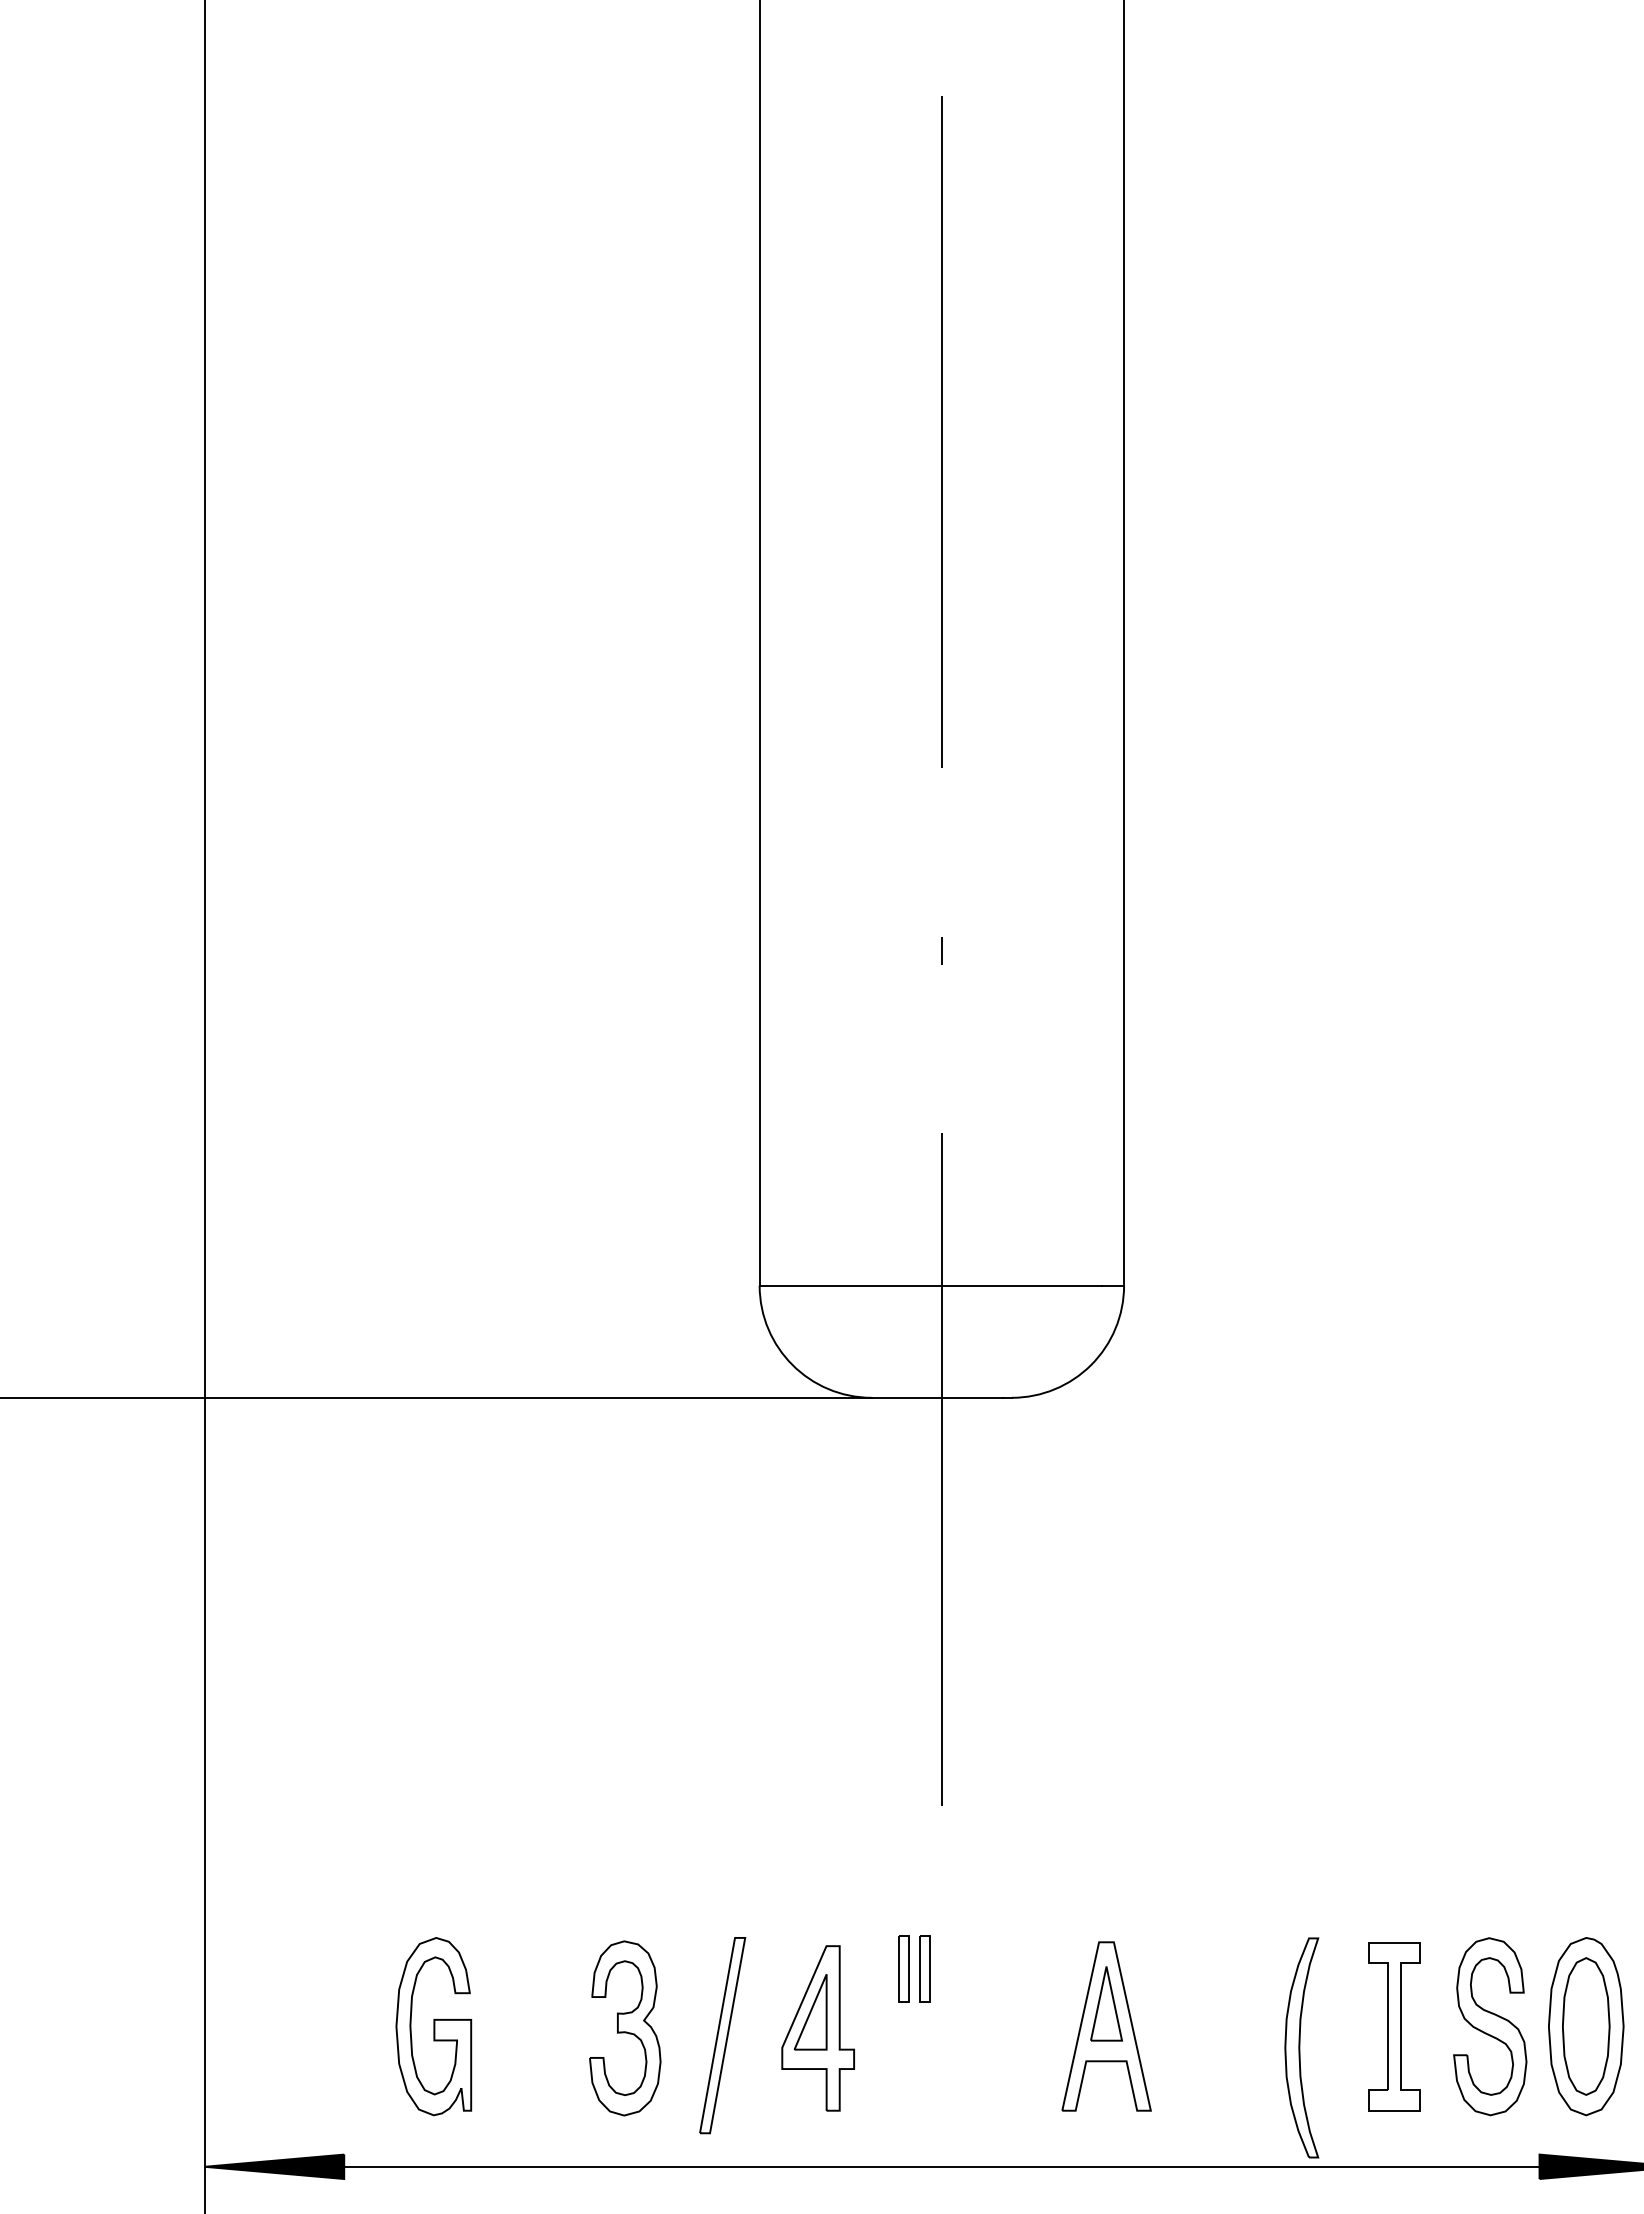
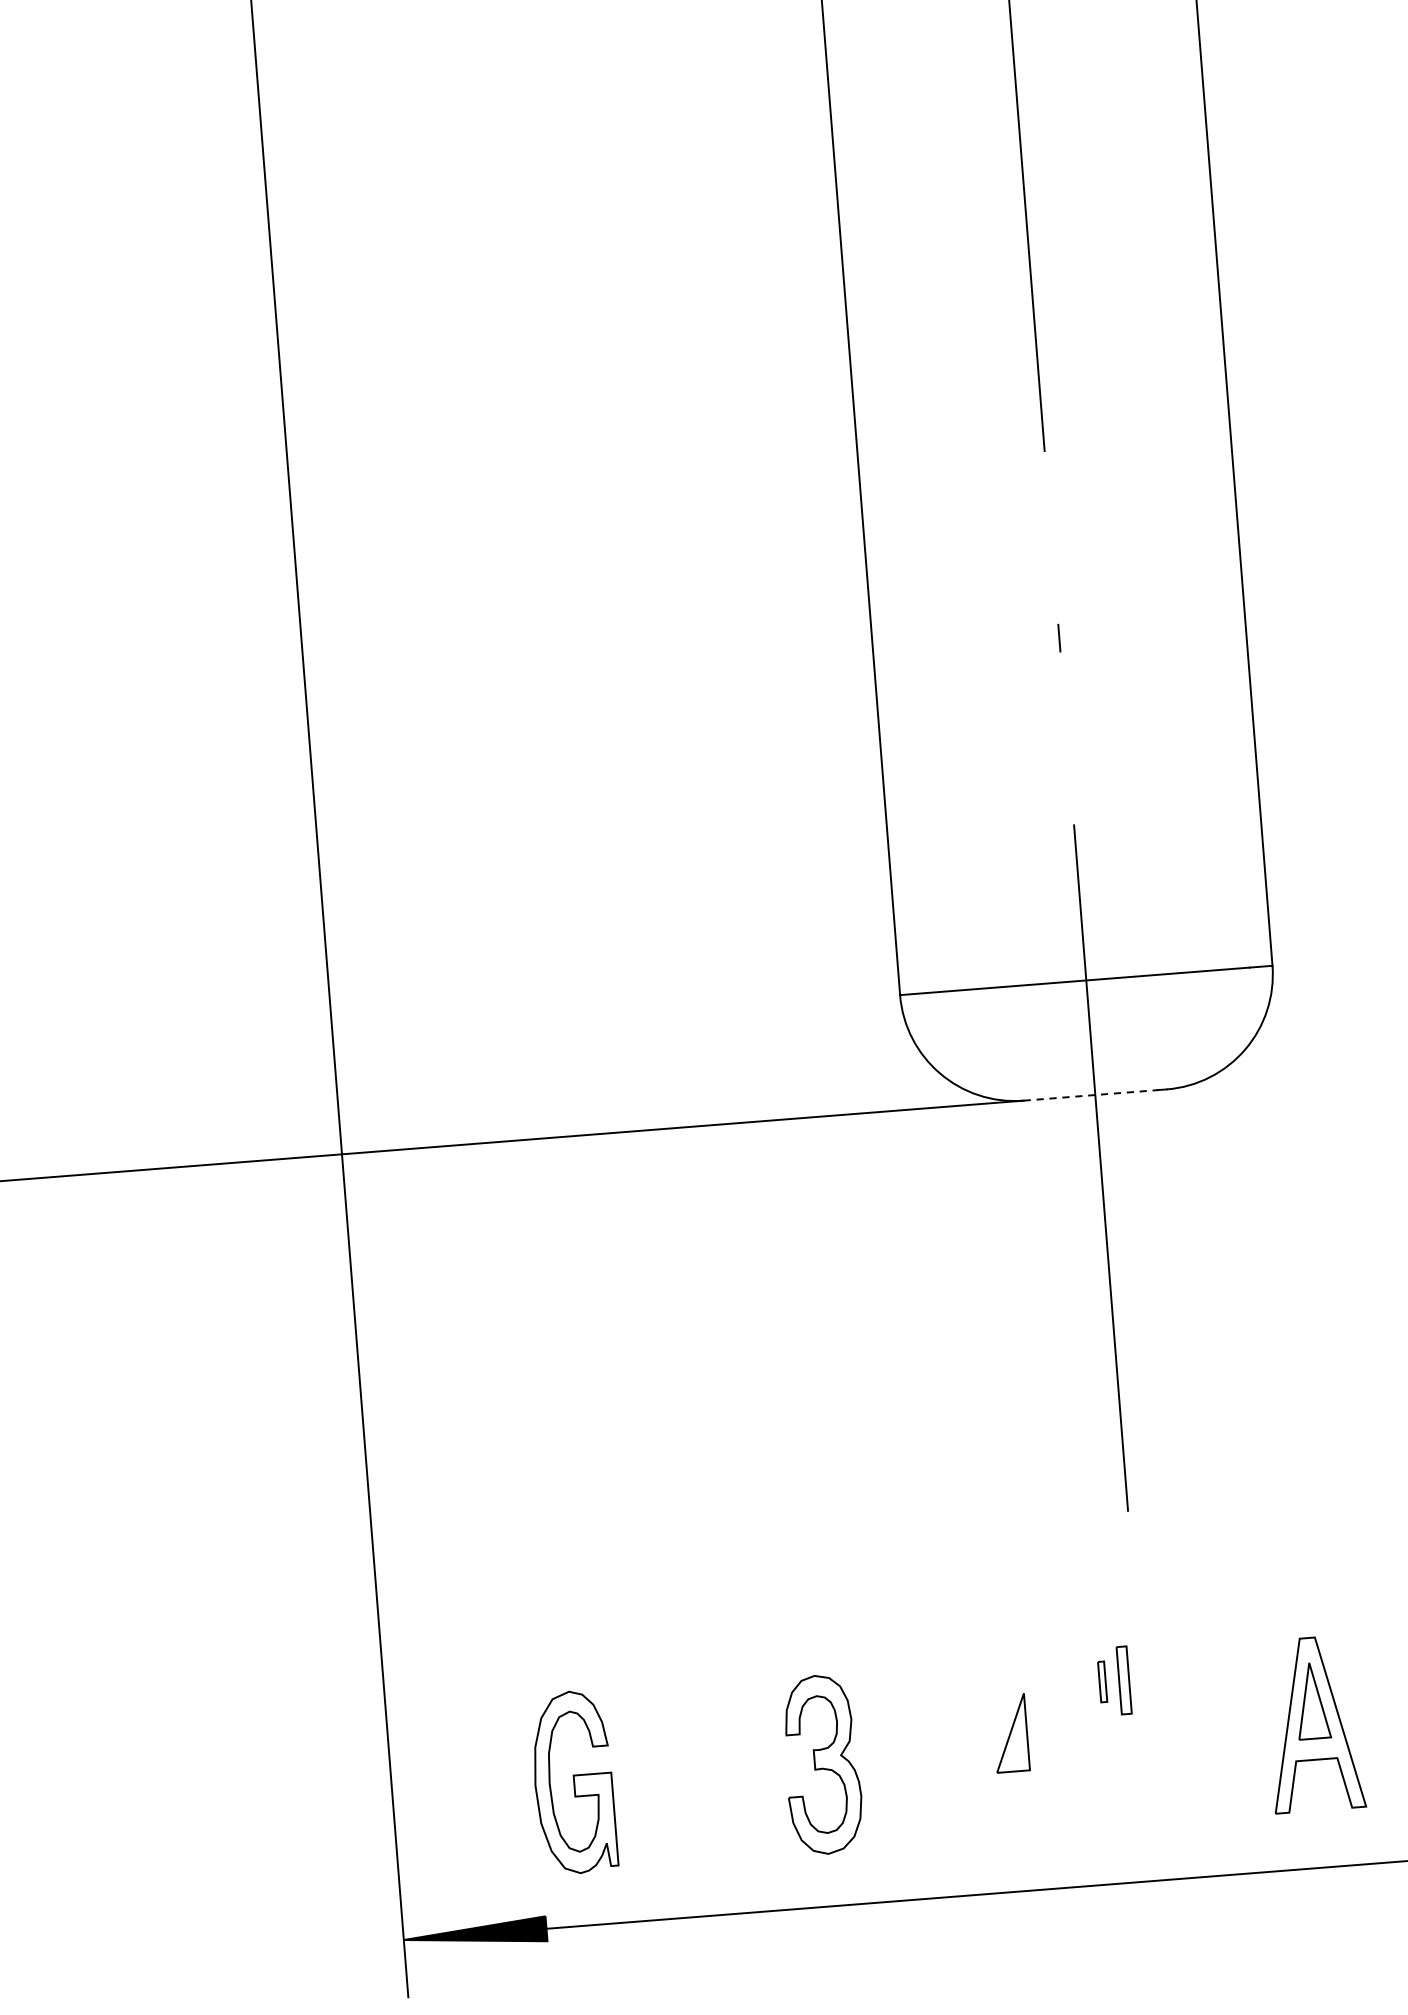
line: (937, 1397) -> (1090, 1095), solid -> dashed
part: (903, 1968) -> (1102, 1681), size x0.6
part: (433, 2026) -> (573, 1782), moved
part: (817, 2028) -> (1018, 1749), removed
part: (722, 2035) -> (922, 1764), removed

